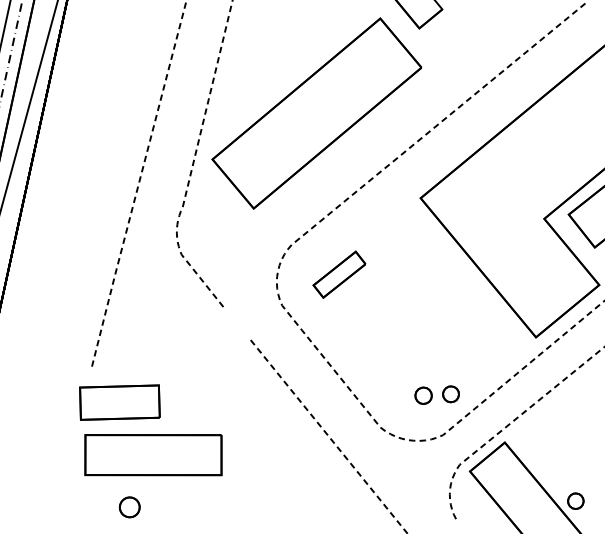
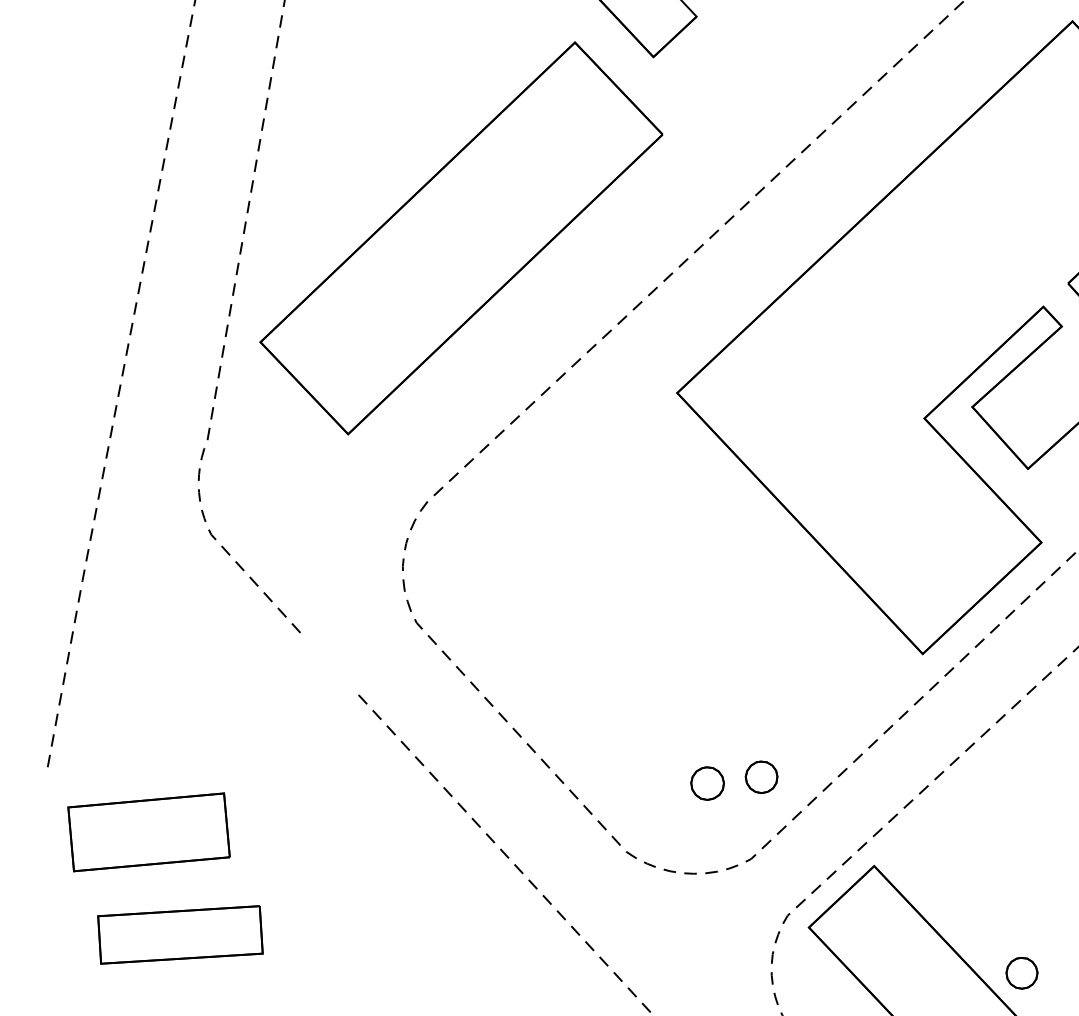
part: (339, 274) -> (526, 554), removed
part: (119, 402) -> (148, 832), moved
part: (153, 455) -> (180, 935), size x0.6

